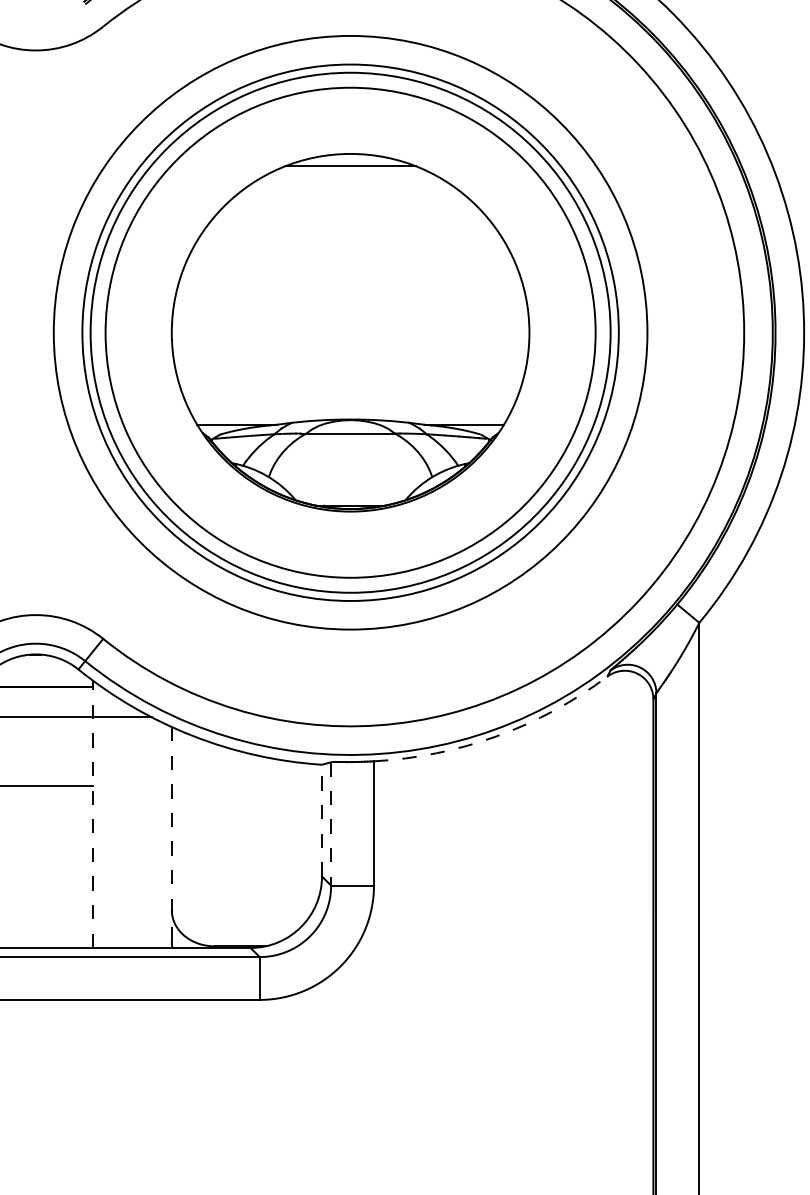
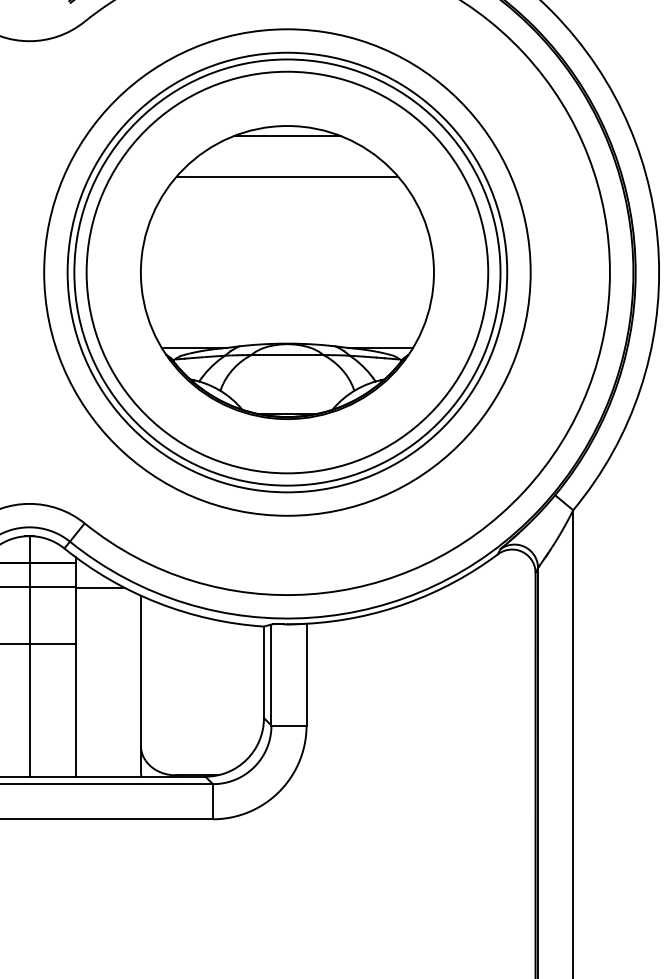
line: (350, 215) -> (287, 176), added
arc: (497, 736) -> (407, 603), dashed -> solid
line: (35, 800) -> (29, 655), added
line: (93, 814) -> (76, 667), dashed -> solid
line: (322, 820) -> (264, 672), dashed -> solid
line: (331, 823) -> (271, 674), dashed -> solid
line: (171, 834) -> (140, 683), dashed -> solid

